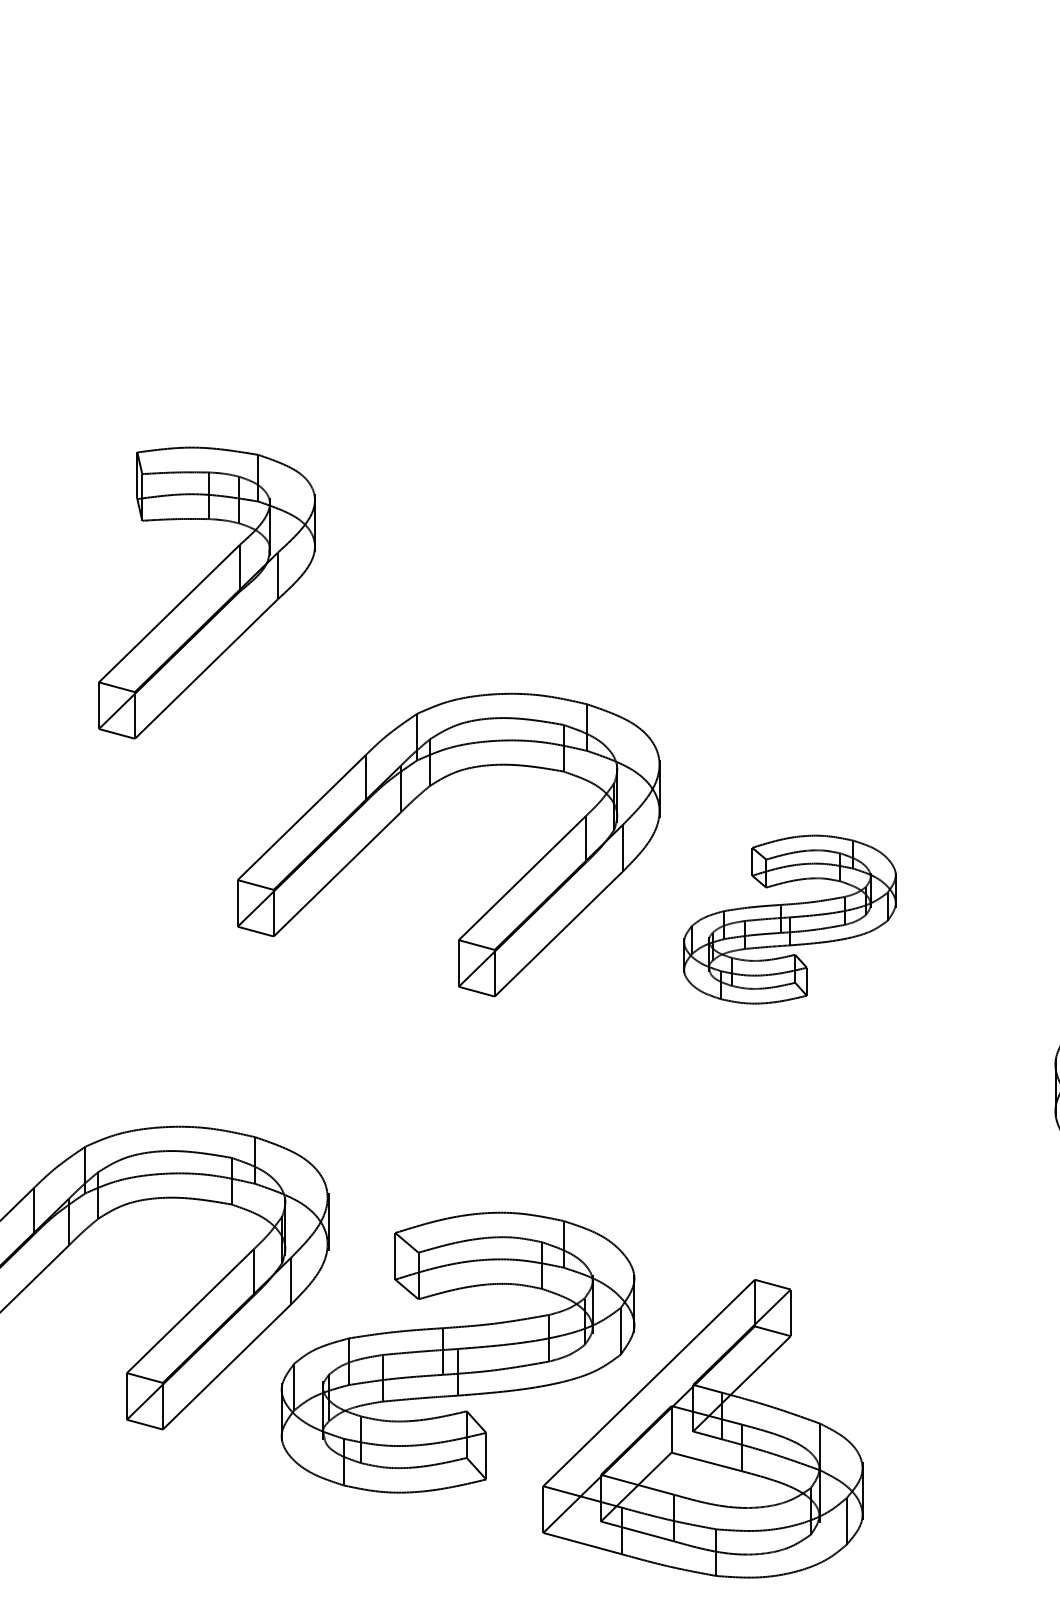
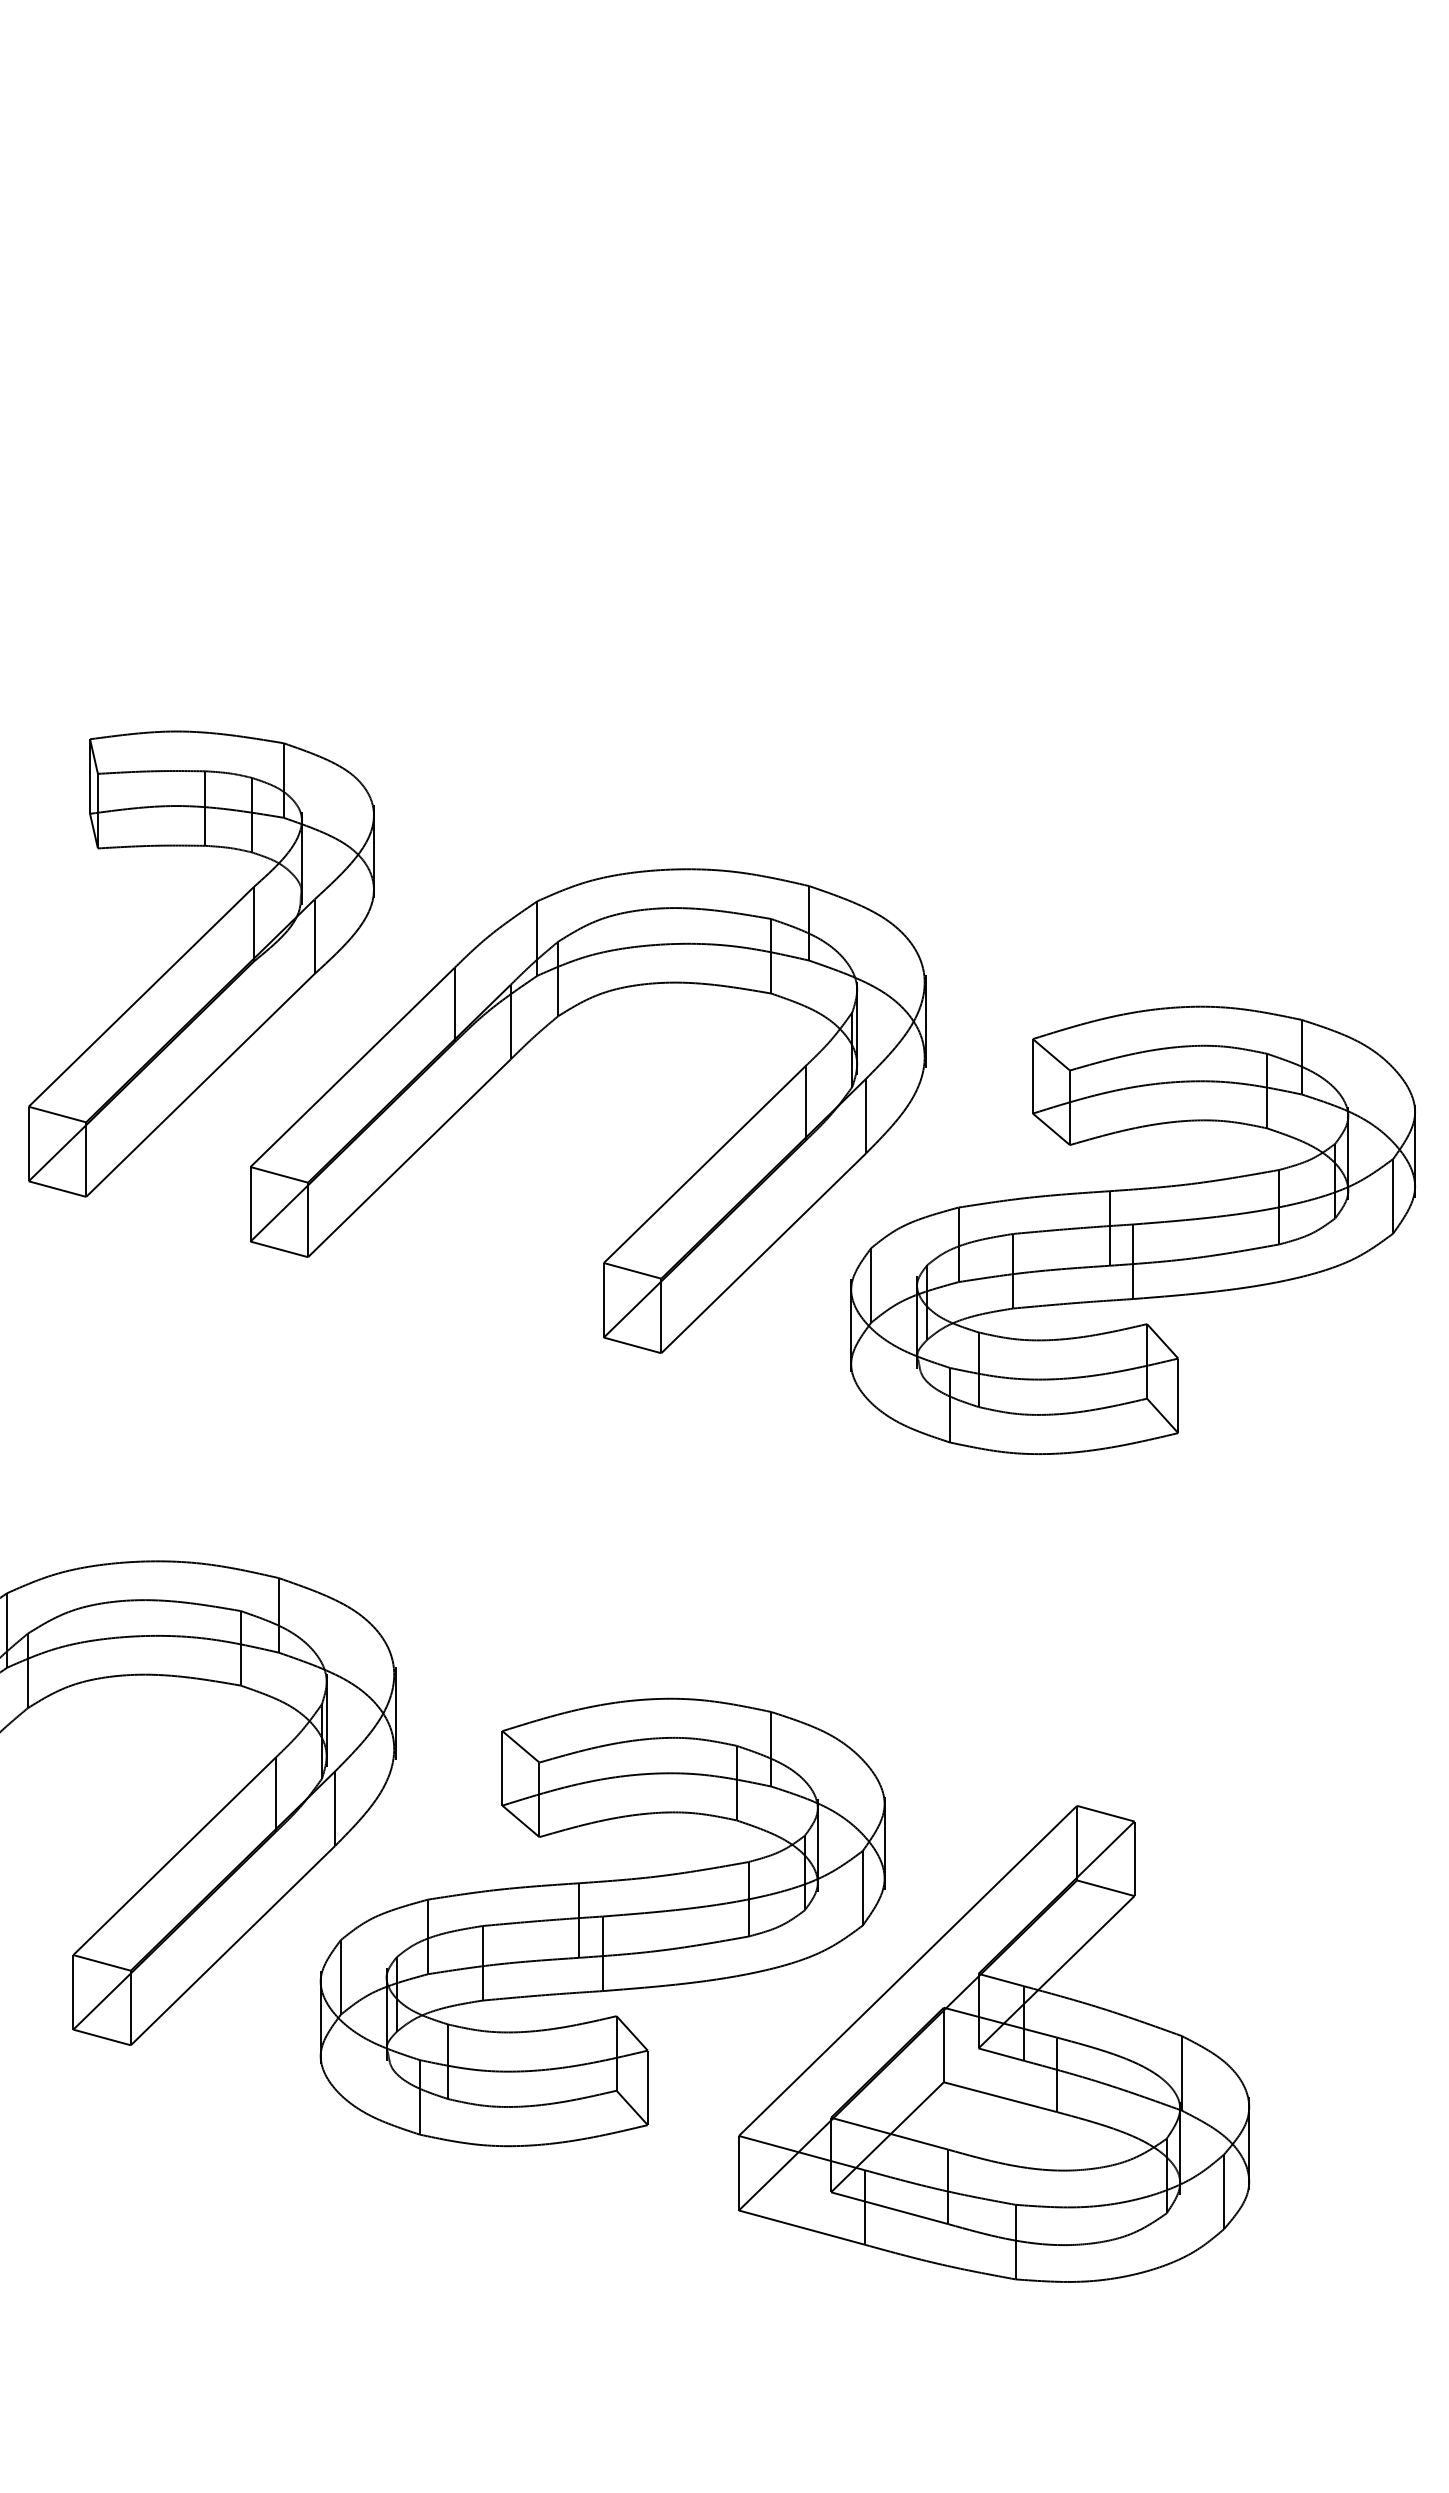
part: (206, 592) -> (200, 963), moved
part: (789, 919) -> (1132, 1230), size x1.67

